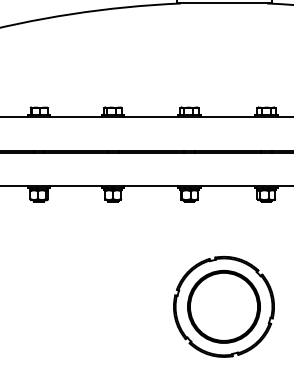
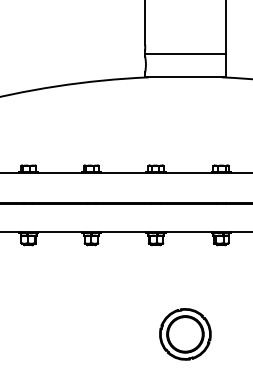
part: (224, 307) -> (185, 334), size x0.6

